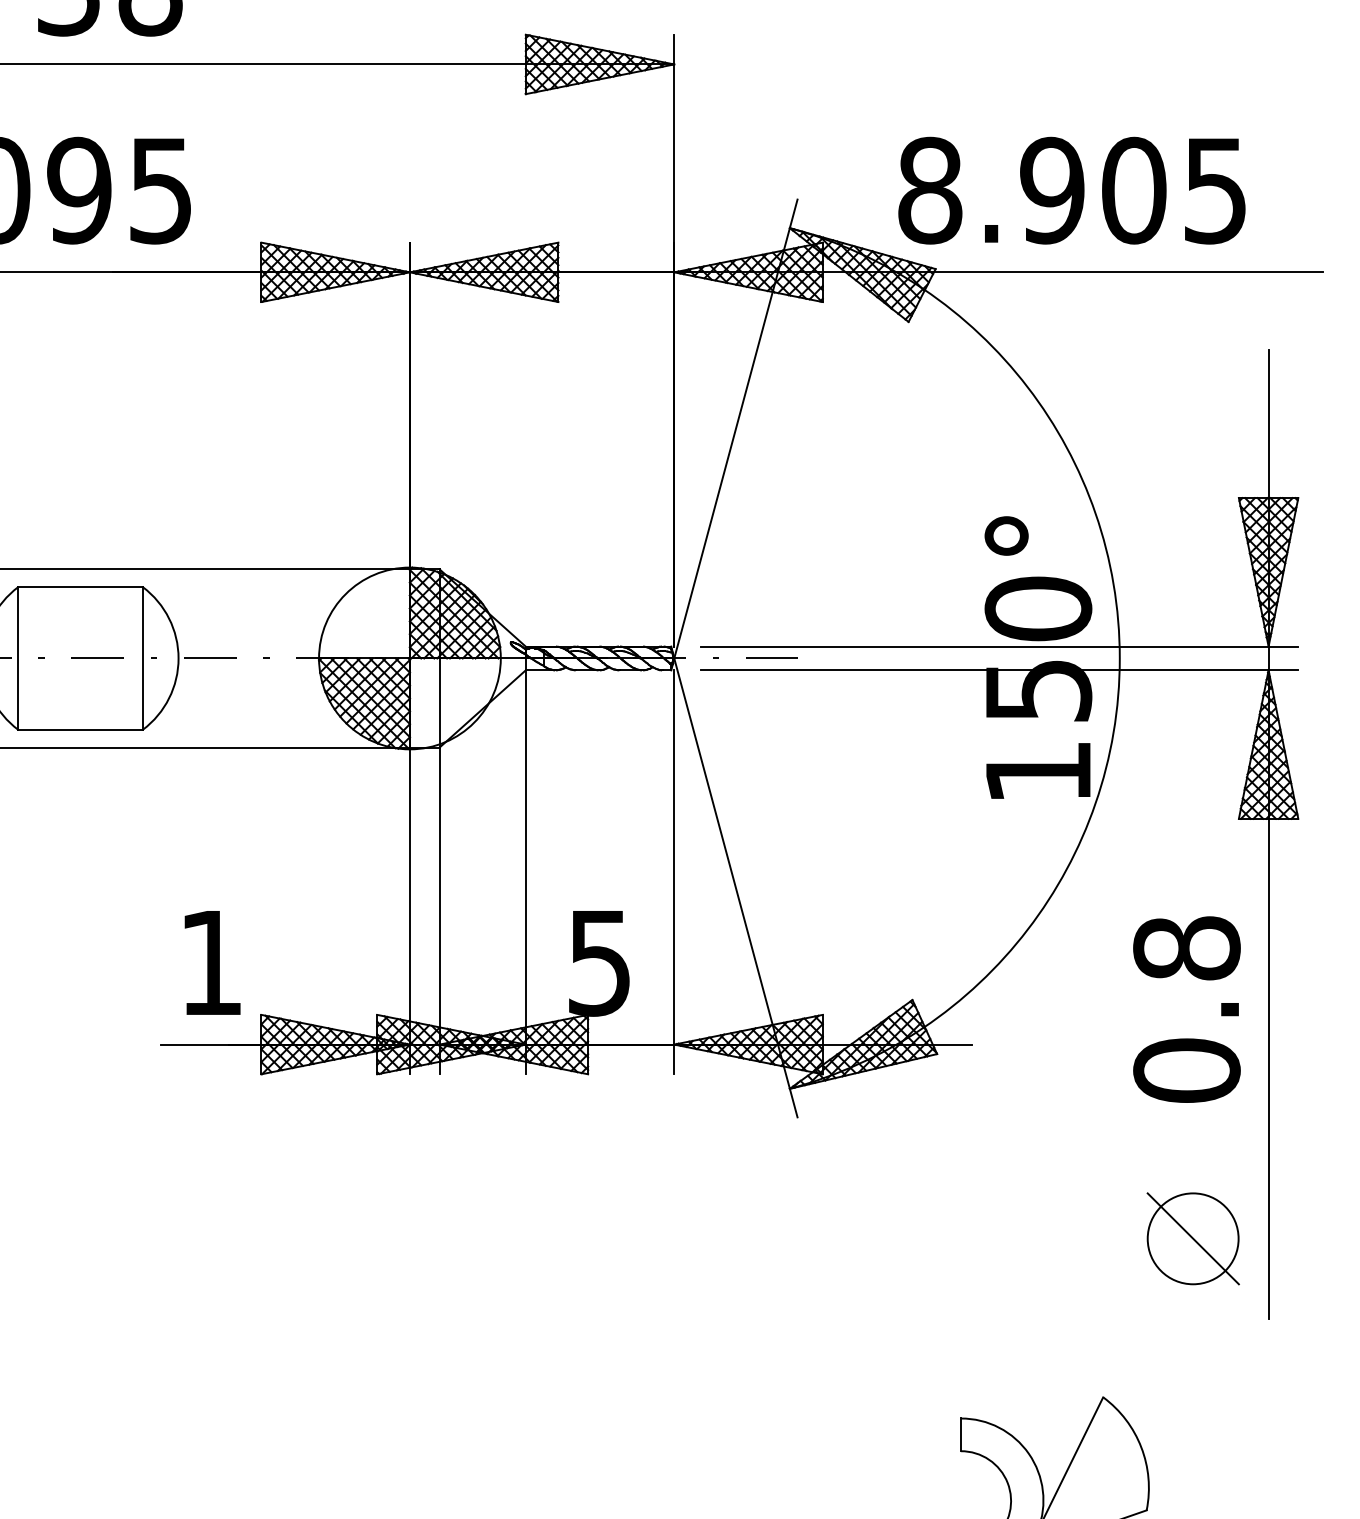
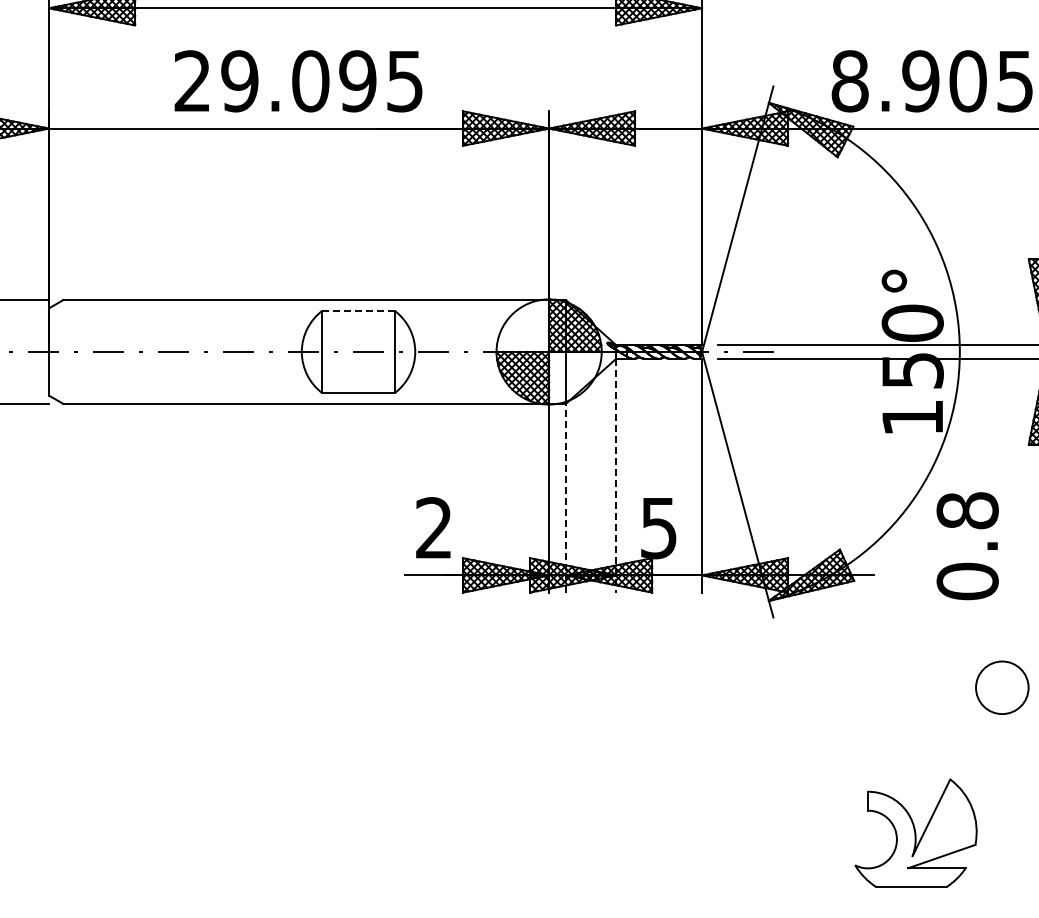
line: (80, 586) -> (358, 310), solid -> dashed
line: (526, 871) -> (616, 475), solid -> dashed
line: (439, 911) -> (566, 498), solid -> dashed
text: (210, 961) -> (433, 527), 1 -> 2
text: (1186, 1010) -> (967, 546), moved
line: (1193, 1238) -> (1002, 687), removed

